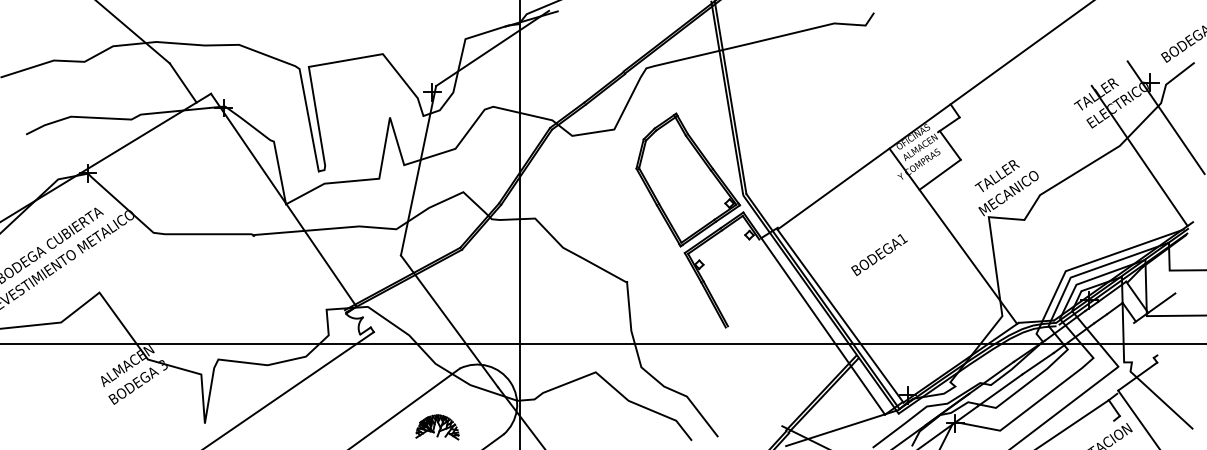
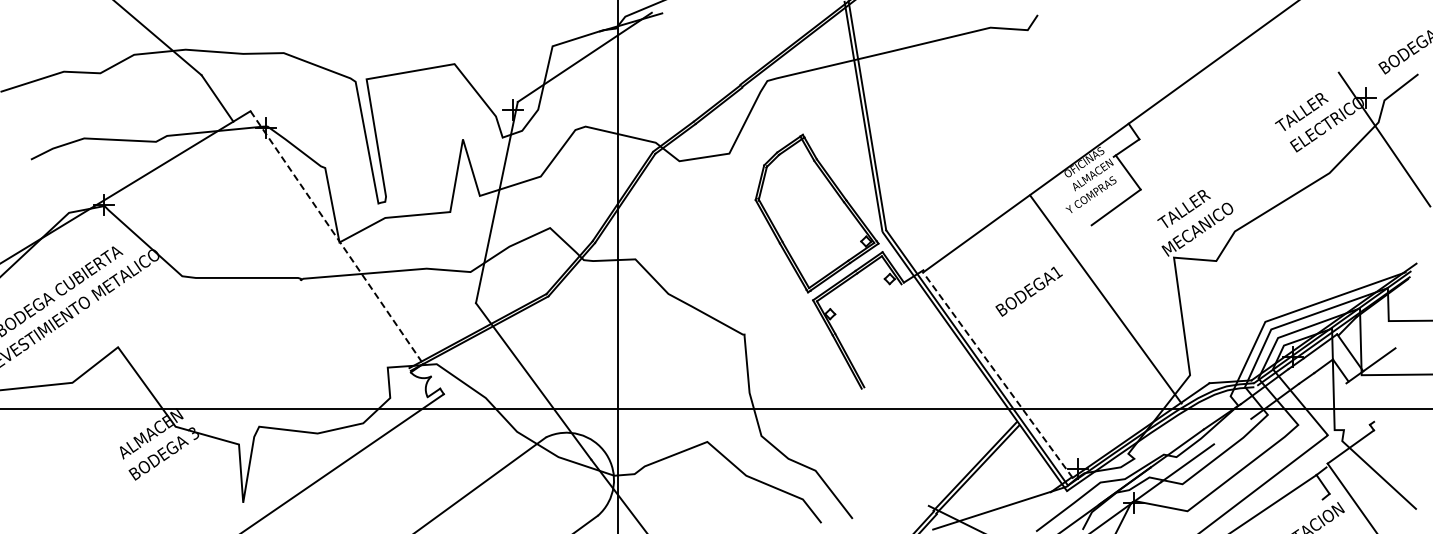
line: (1139, 155) -> (1353, 184), removed
line: (284, 200) -> (337, 237), solid -> dashed
line: (953, 236) -> (1105, 299), moved
text: (878, 254) -> (1028, 291), moved
line: (840, 315) -> (997, 374), solid -> dashed
line: (822, 326) -> (976, 387), removed
line: (1038, 363) -> (1232, 431), removed
part: (437, 427) -> (519, 507), removed

